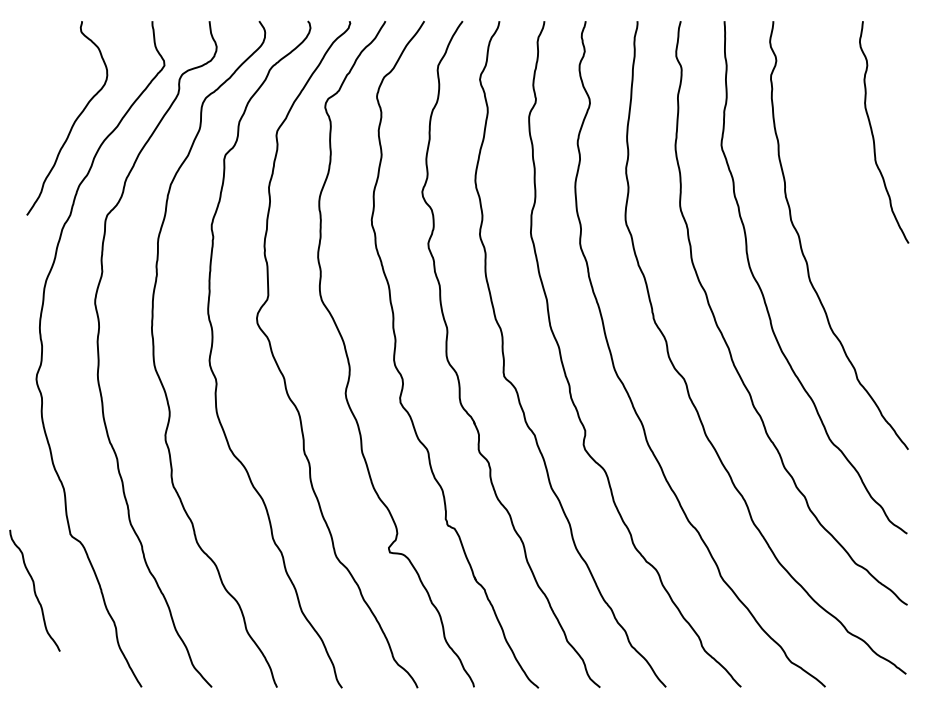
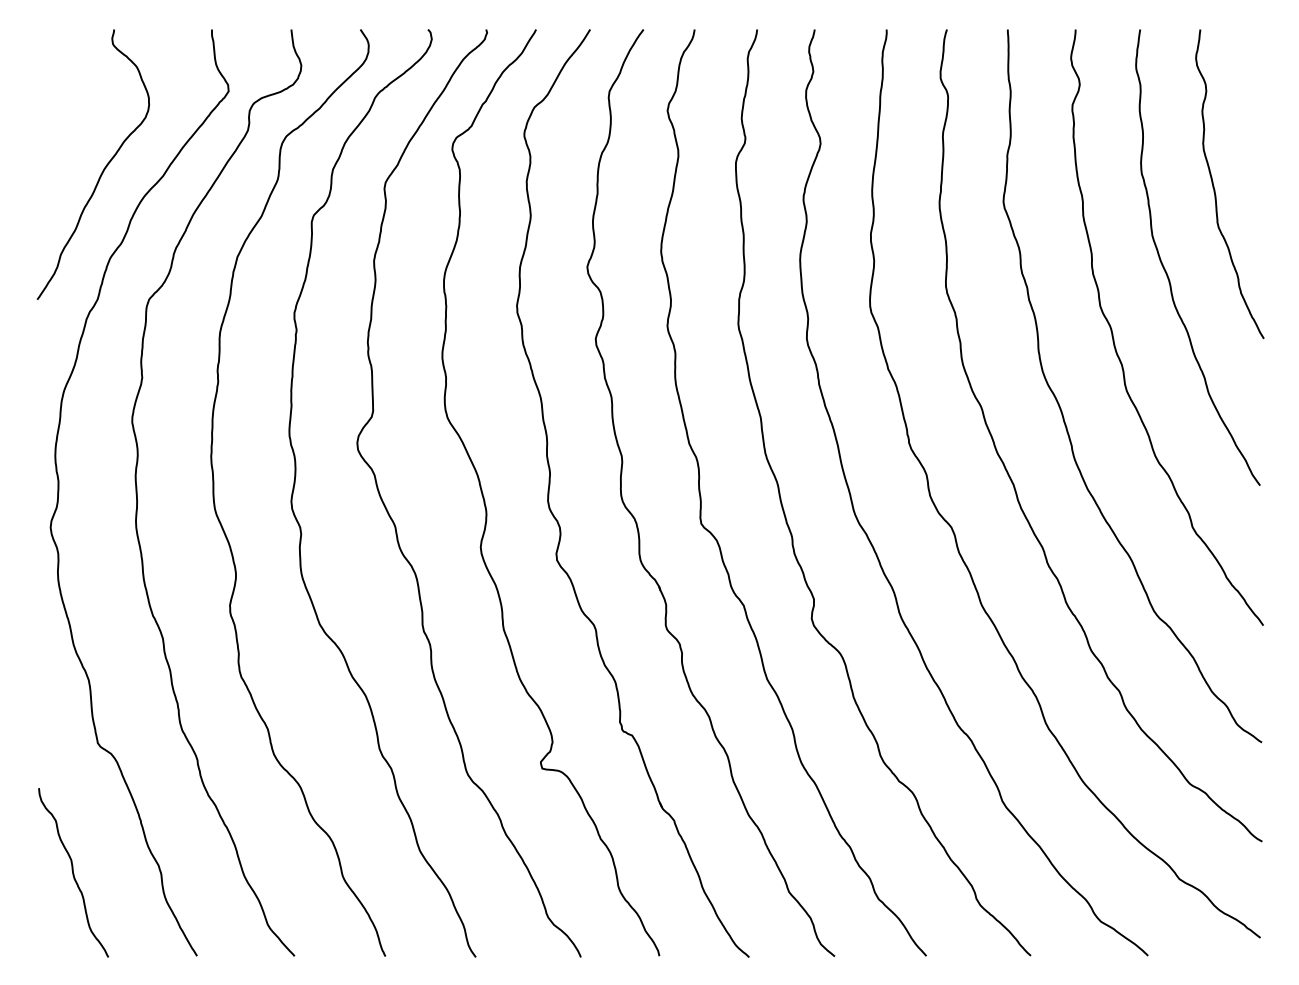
curve: (839, 195) -> (1167, 272), added
curve: (34, 590) -> (73, 872), moved

